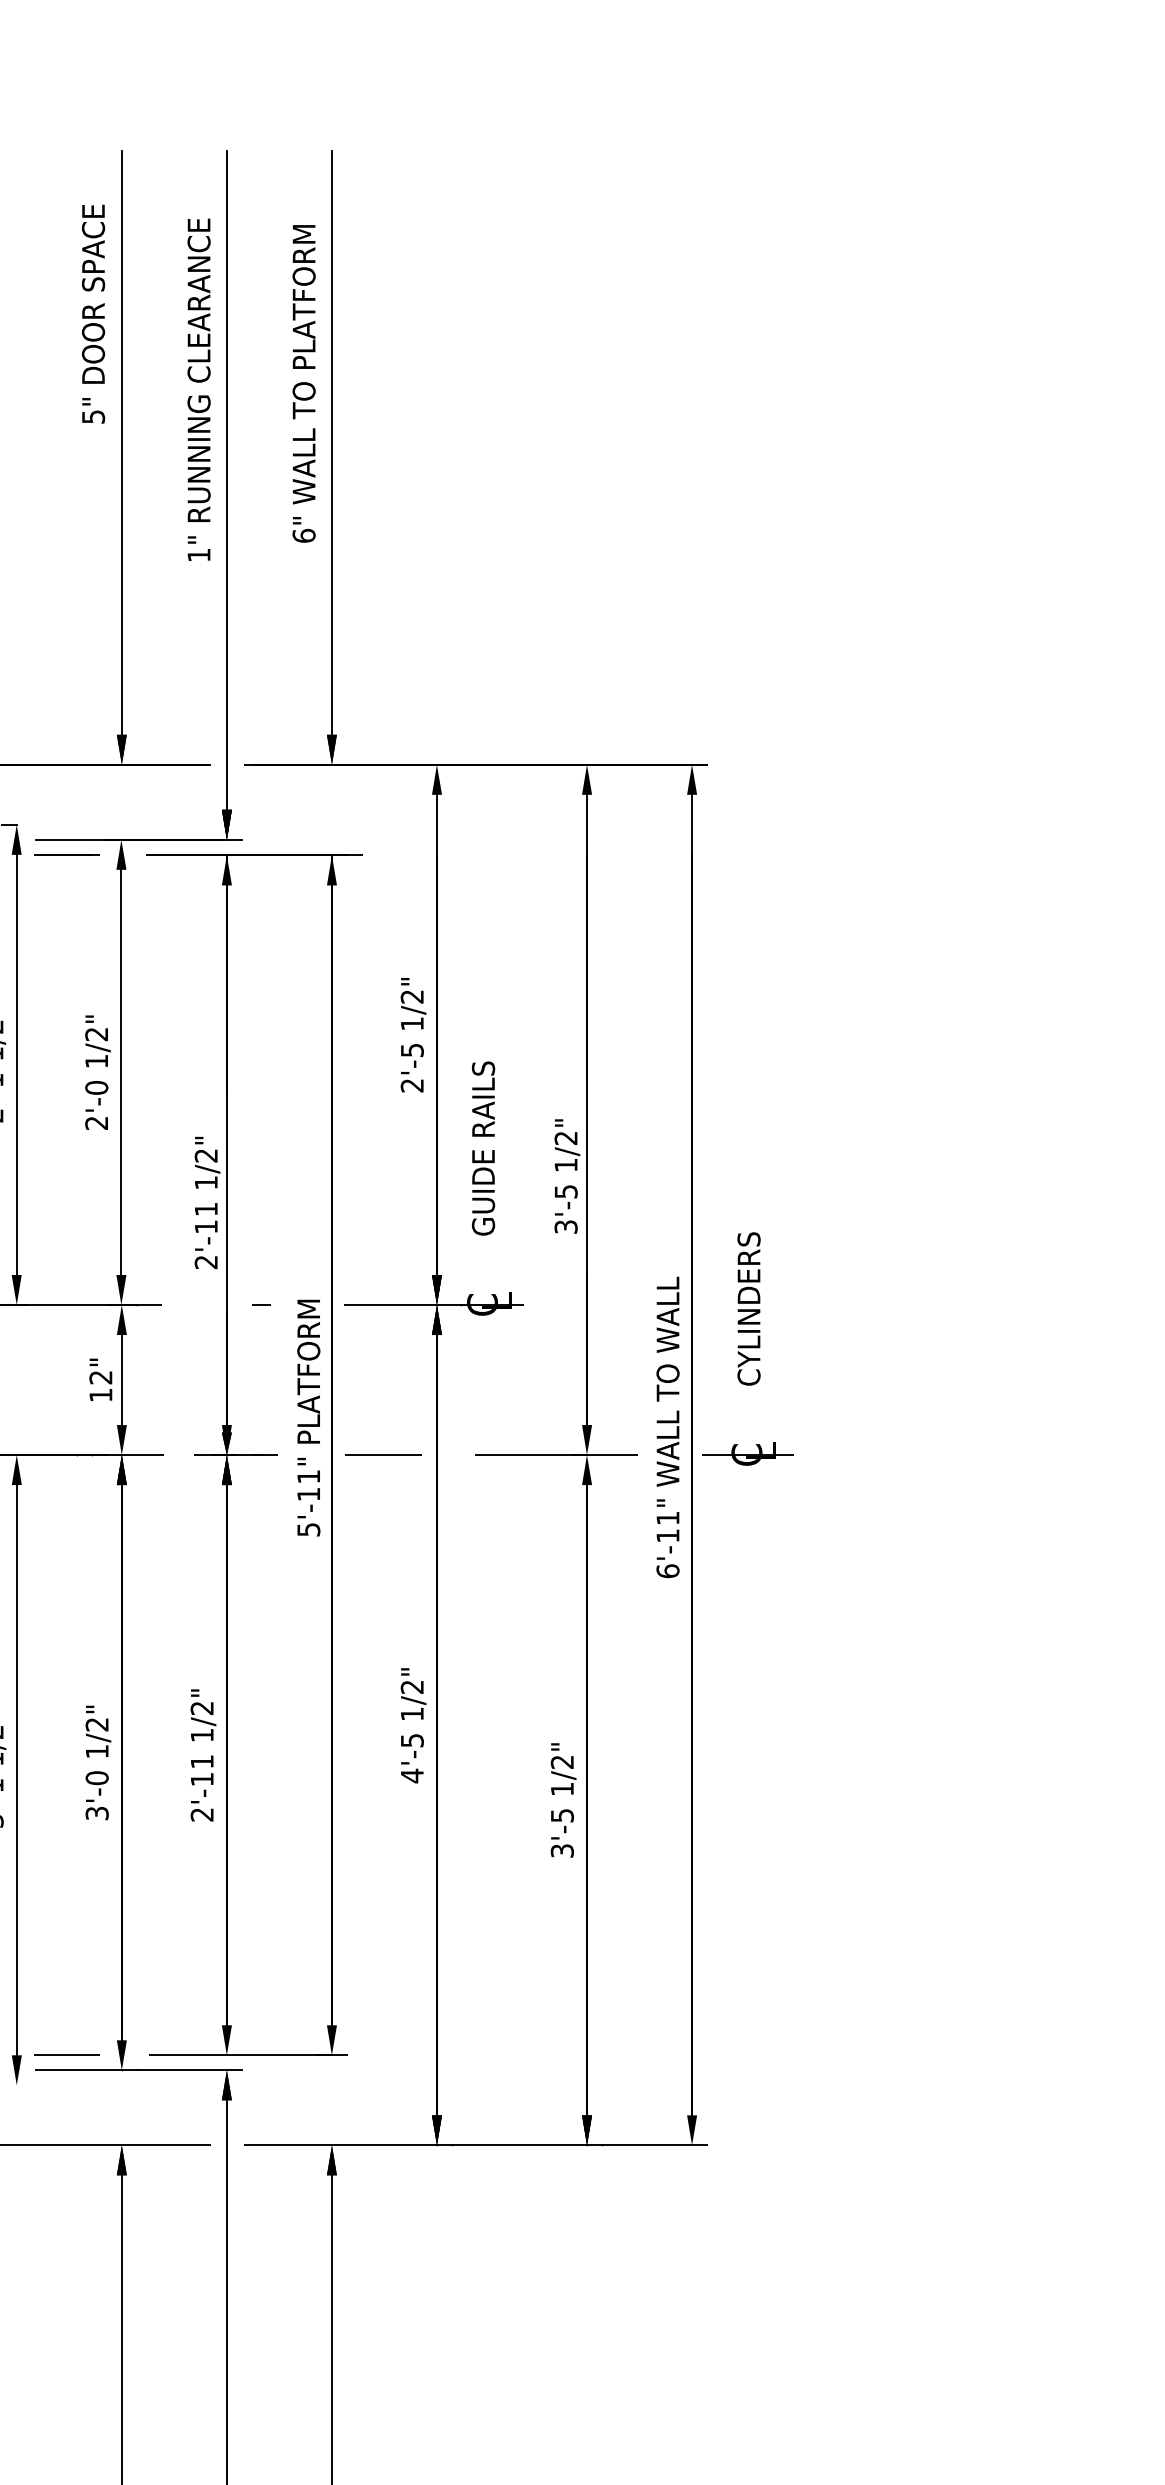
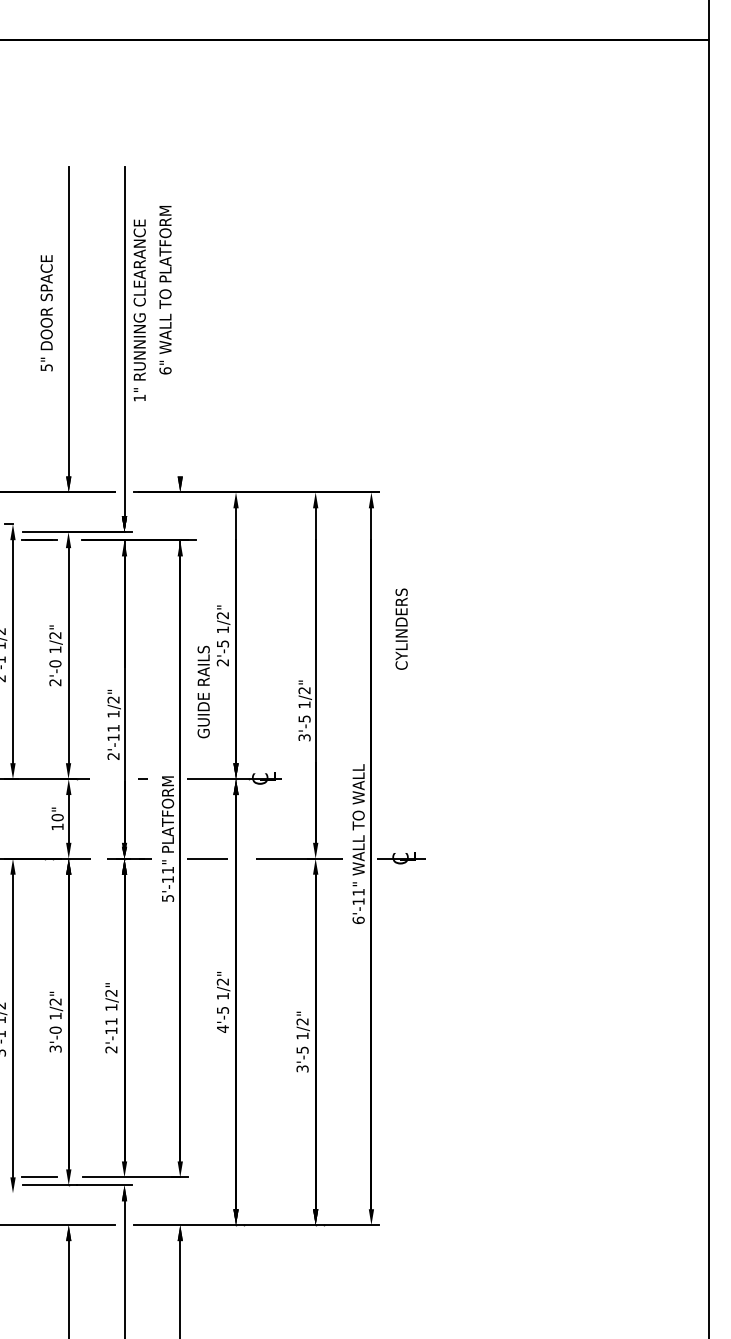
text: (93, 314) -> (46, 313), moved
text: (198, 390) -> (139, 310), moved
line: (332, 442) -> (180, 321), removed
text: (483, 1147) -> (203, 691), moved
text: (748, 1307) -> (401, 628), moved
text: (100, 1377) -> (57, 817), 12" -> 10"

